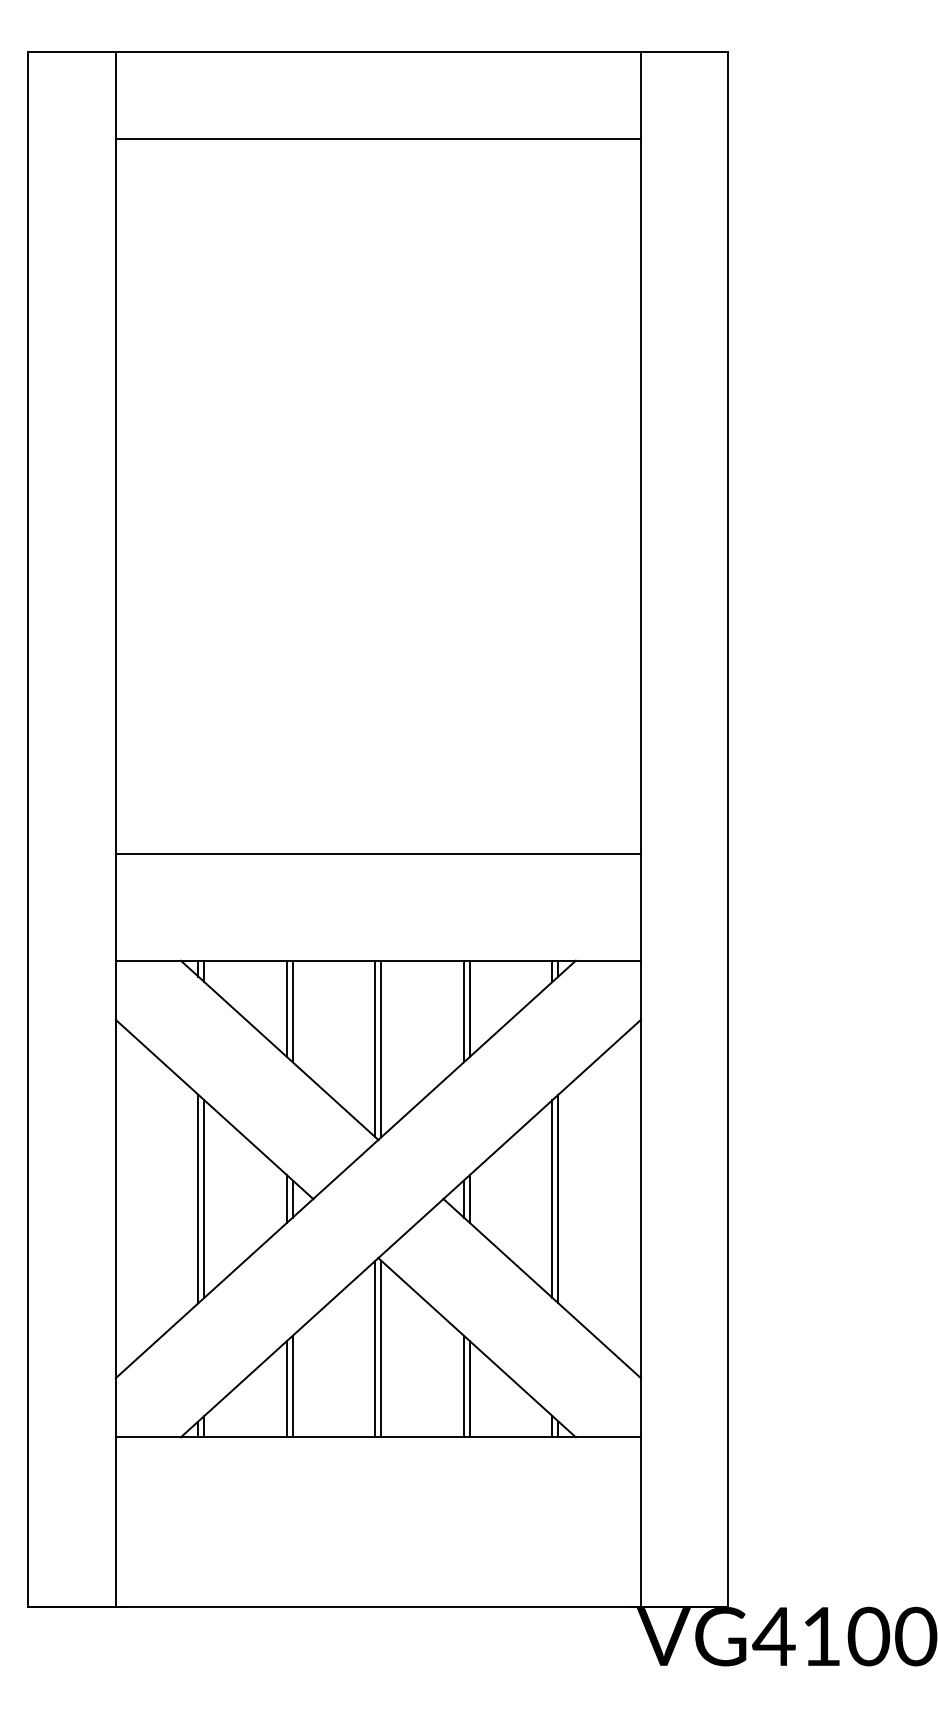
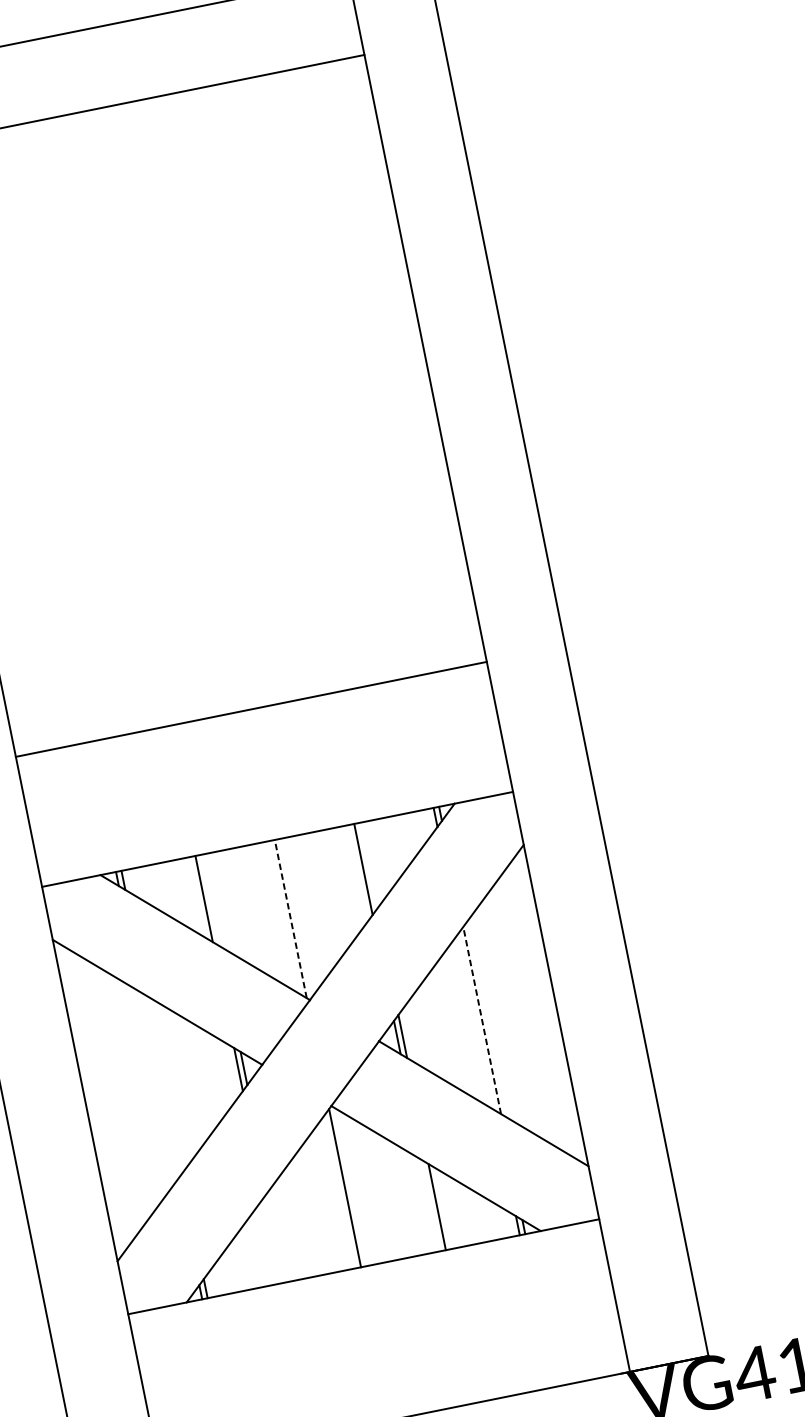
line: (377, 853) -> (250, 709), moved
line: (469, 1008) -> (367, 865), removed
line: (292, 1011) -> (209, 900), removed
line: (375, 1048) -> (290, 918), solid -> dashed
line: (381, 1048) -> (296, 917), removed
line: (198, 1198) -> (159, 1085), removed
line: (204, 1198) -> (164, 1084), removed
line: (552, 1198) -> (476, 1021), removed
line: (558, 1198) -> (482, 1020), solid -> dashed
line: (381, 1348) -> (350, 1186), removed
line: (292, 1386) -> (277, 1236), removed
line: (463, 1386) -> (430, 1205), removed
line: (286, 1389) -> (272, 1240), removed

